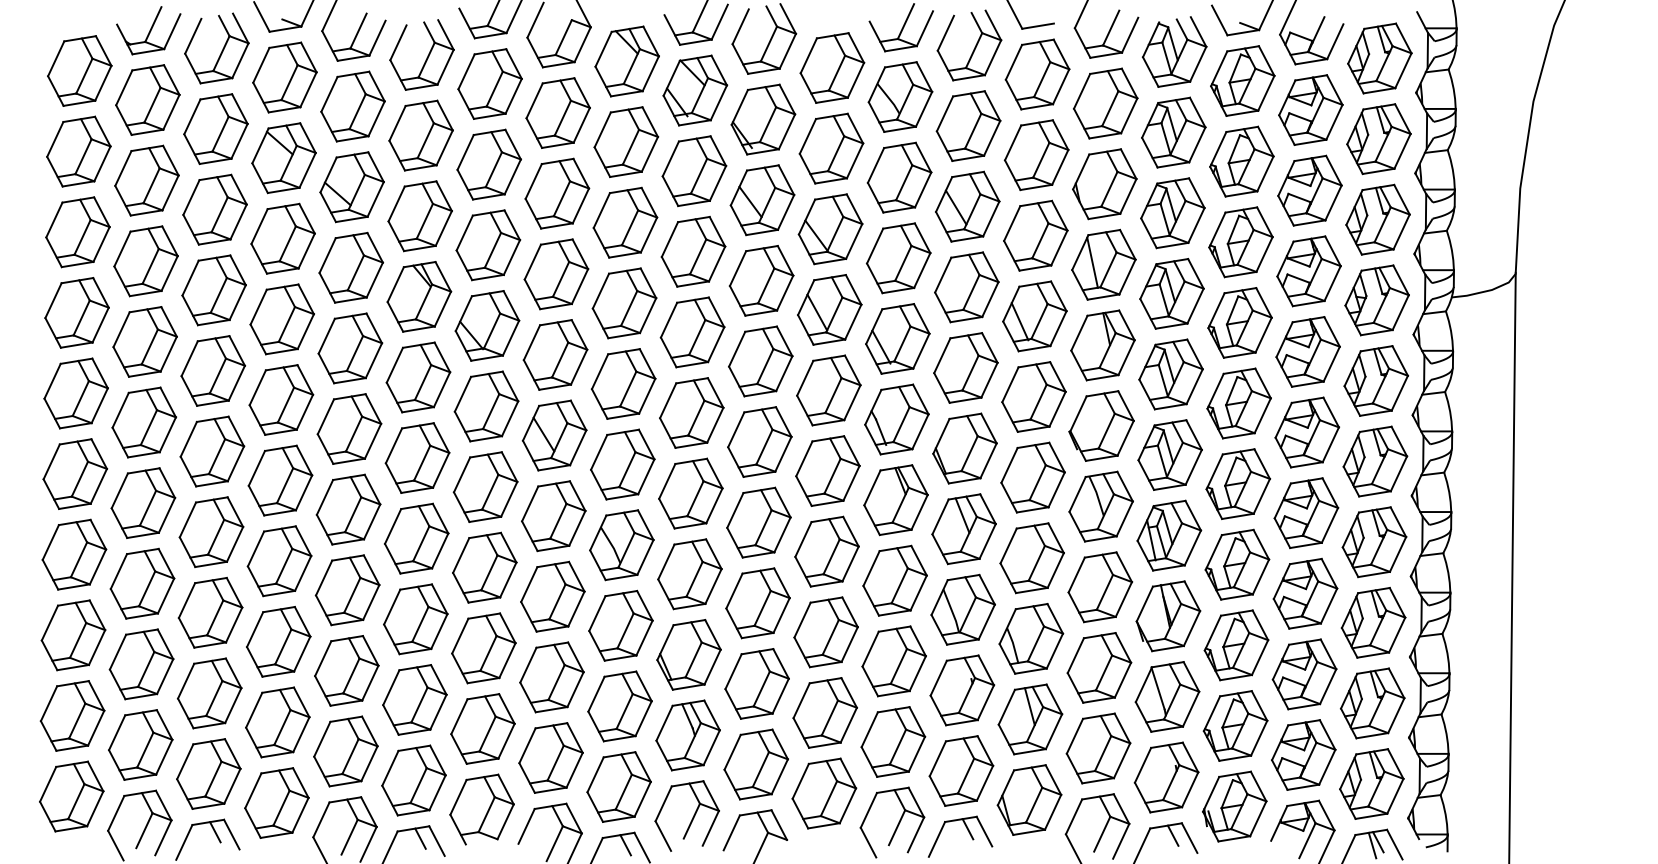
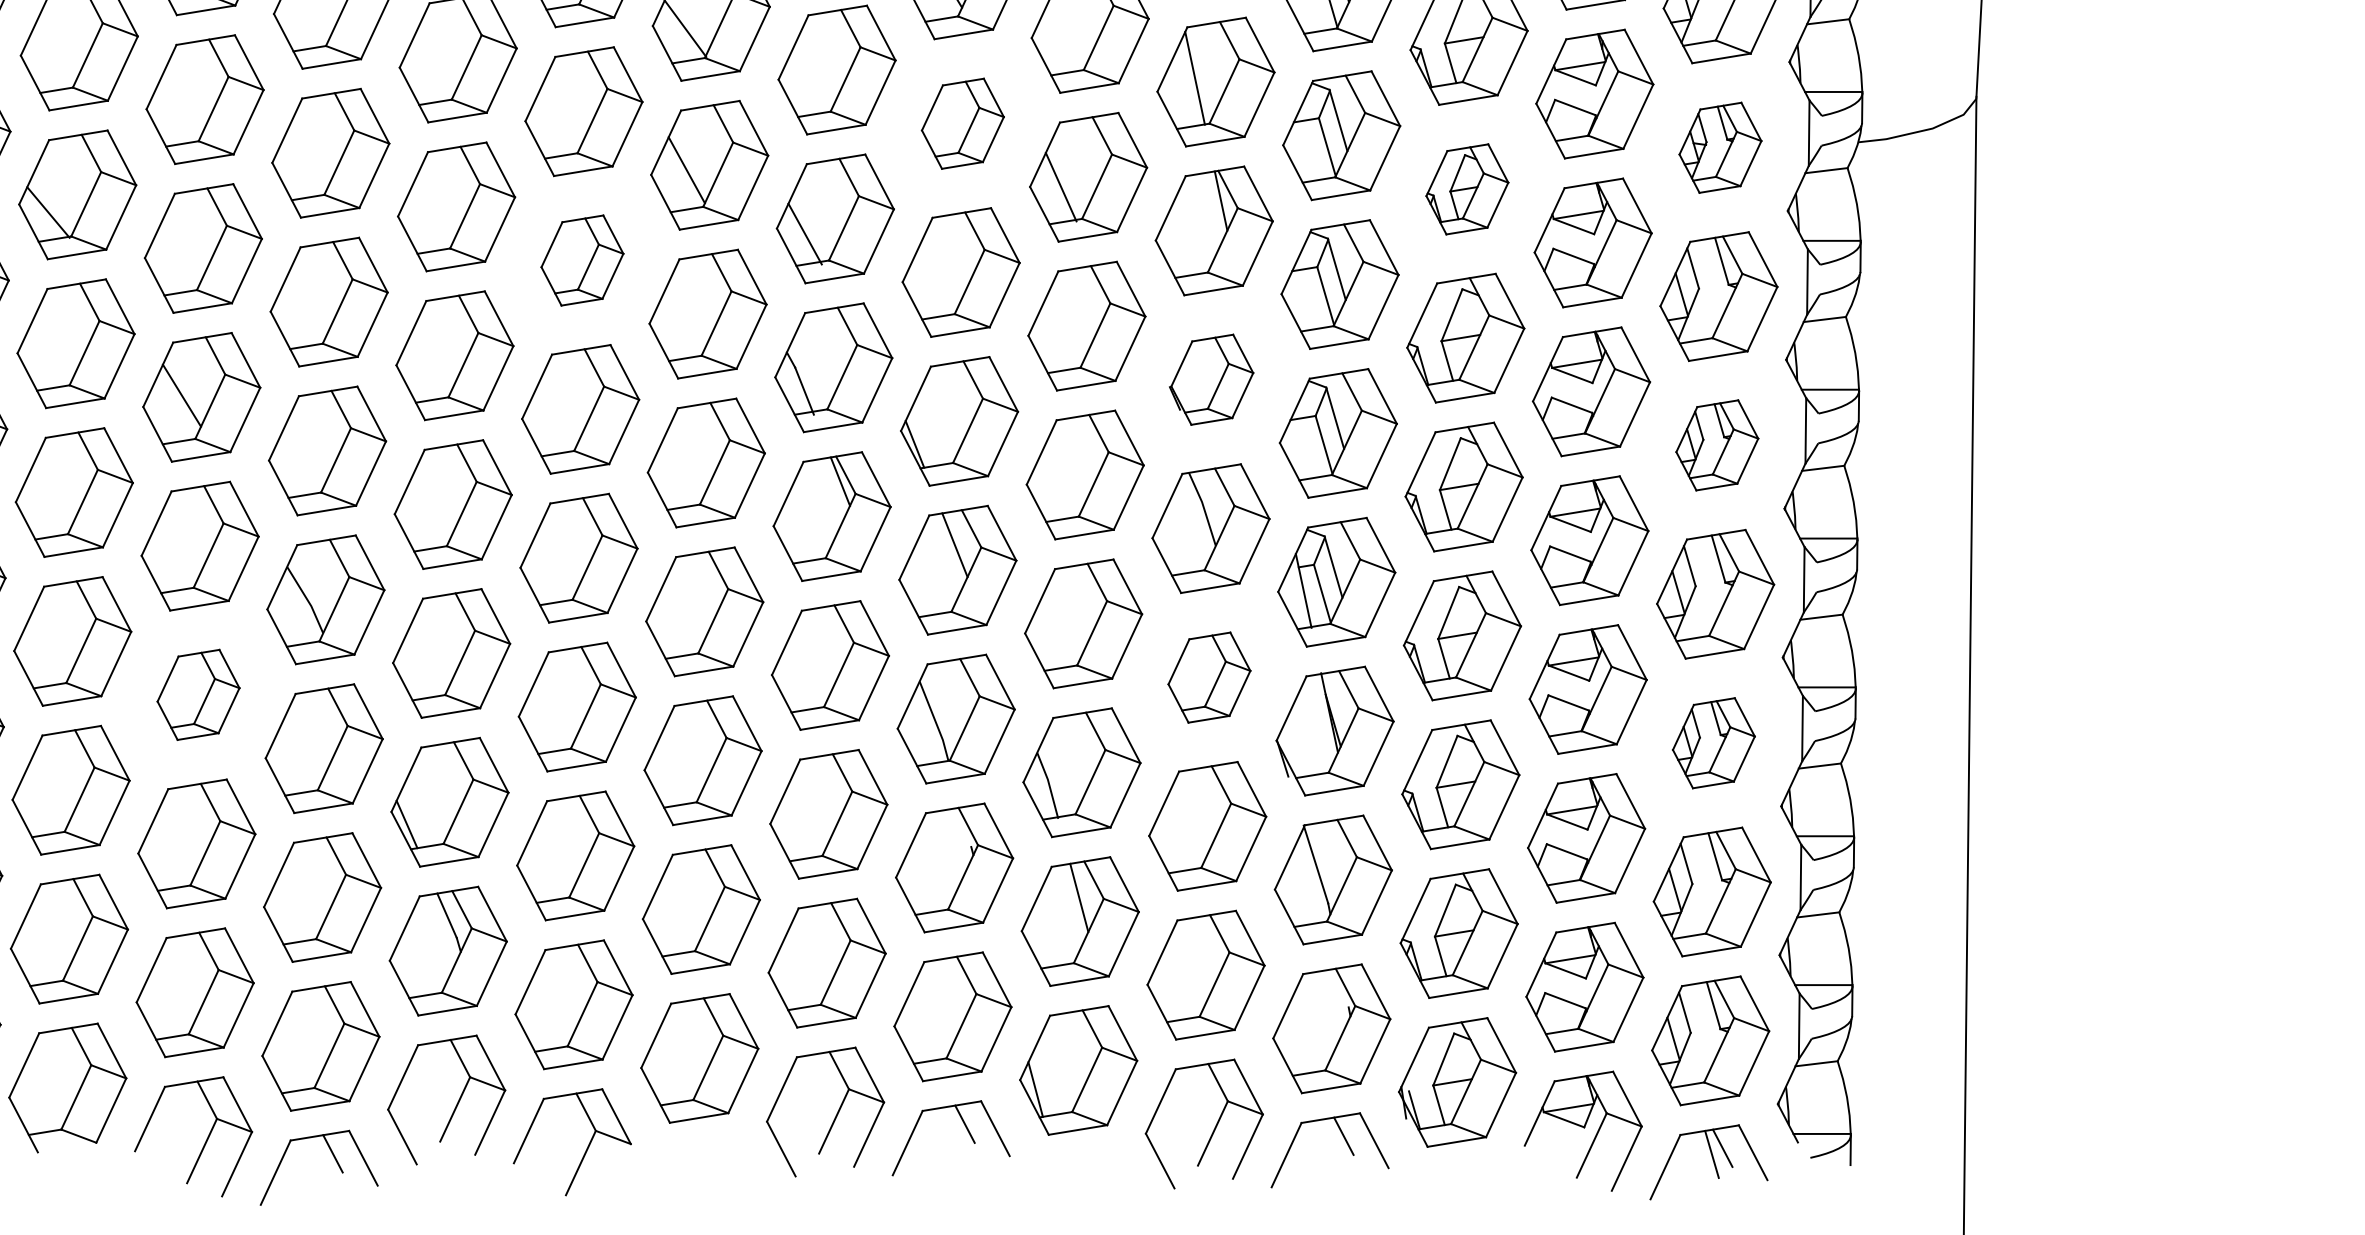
part: (966, 287) -> (962, 123), size x0.7
part: (1376, 300) -> (1719, 147), size x0.7
part: (1239, 322) -> (1466, 188), size x0.7
part: (760, 361) -> (581, 260), size x0.7
part: (1101, 425) -> (1211, 378), size x0.7
part: (1375, 461) -> (1717, 445), size x0.7
part: (1100, 587) -> (1209, 677), size x0.7
part: (552, 596) -> (197, 694), size x0.7
part: (1373, 622) -> (1713, 742), size x0.7

